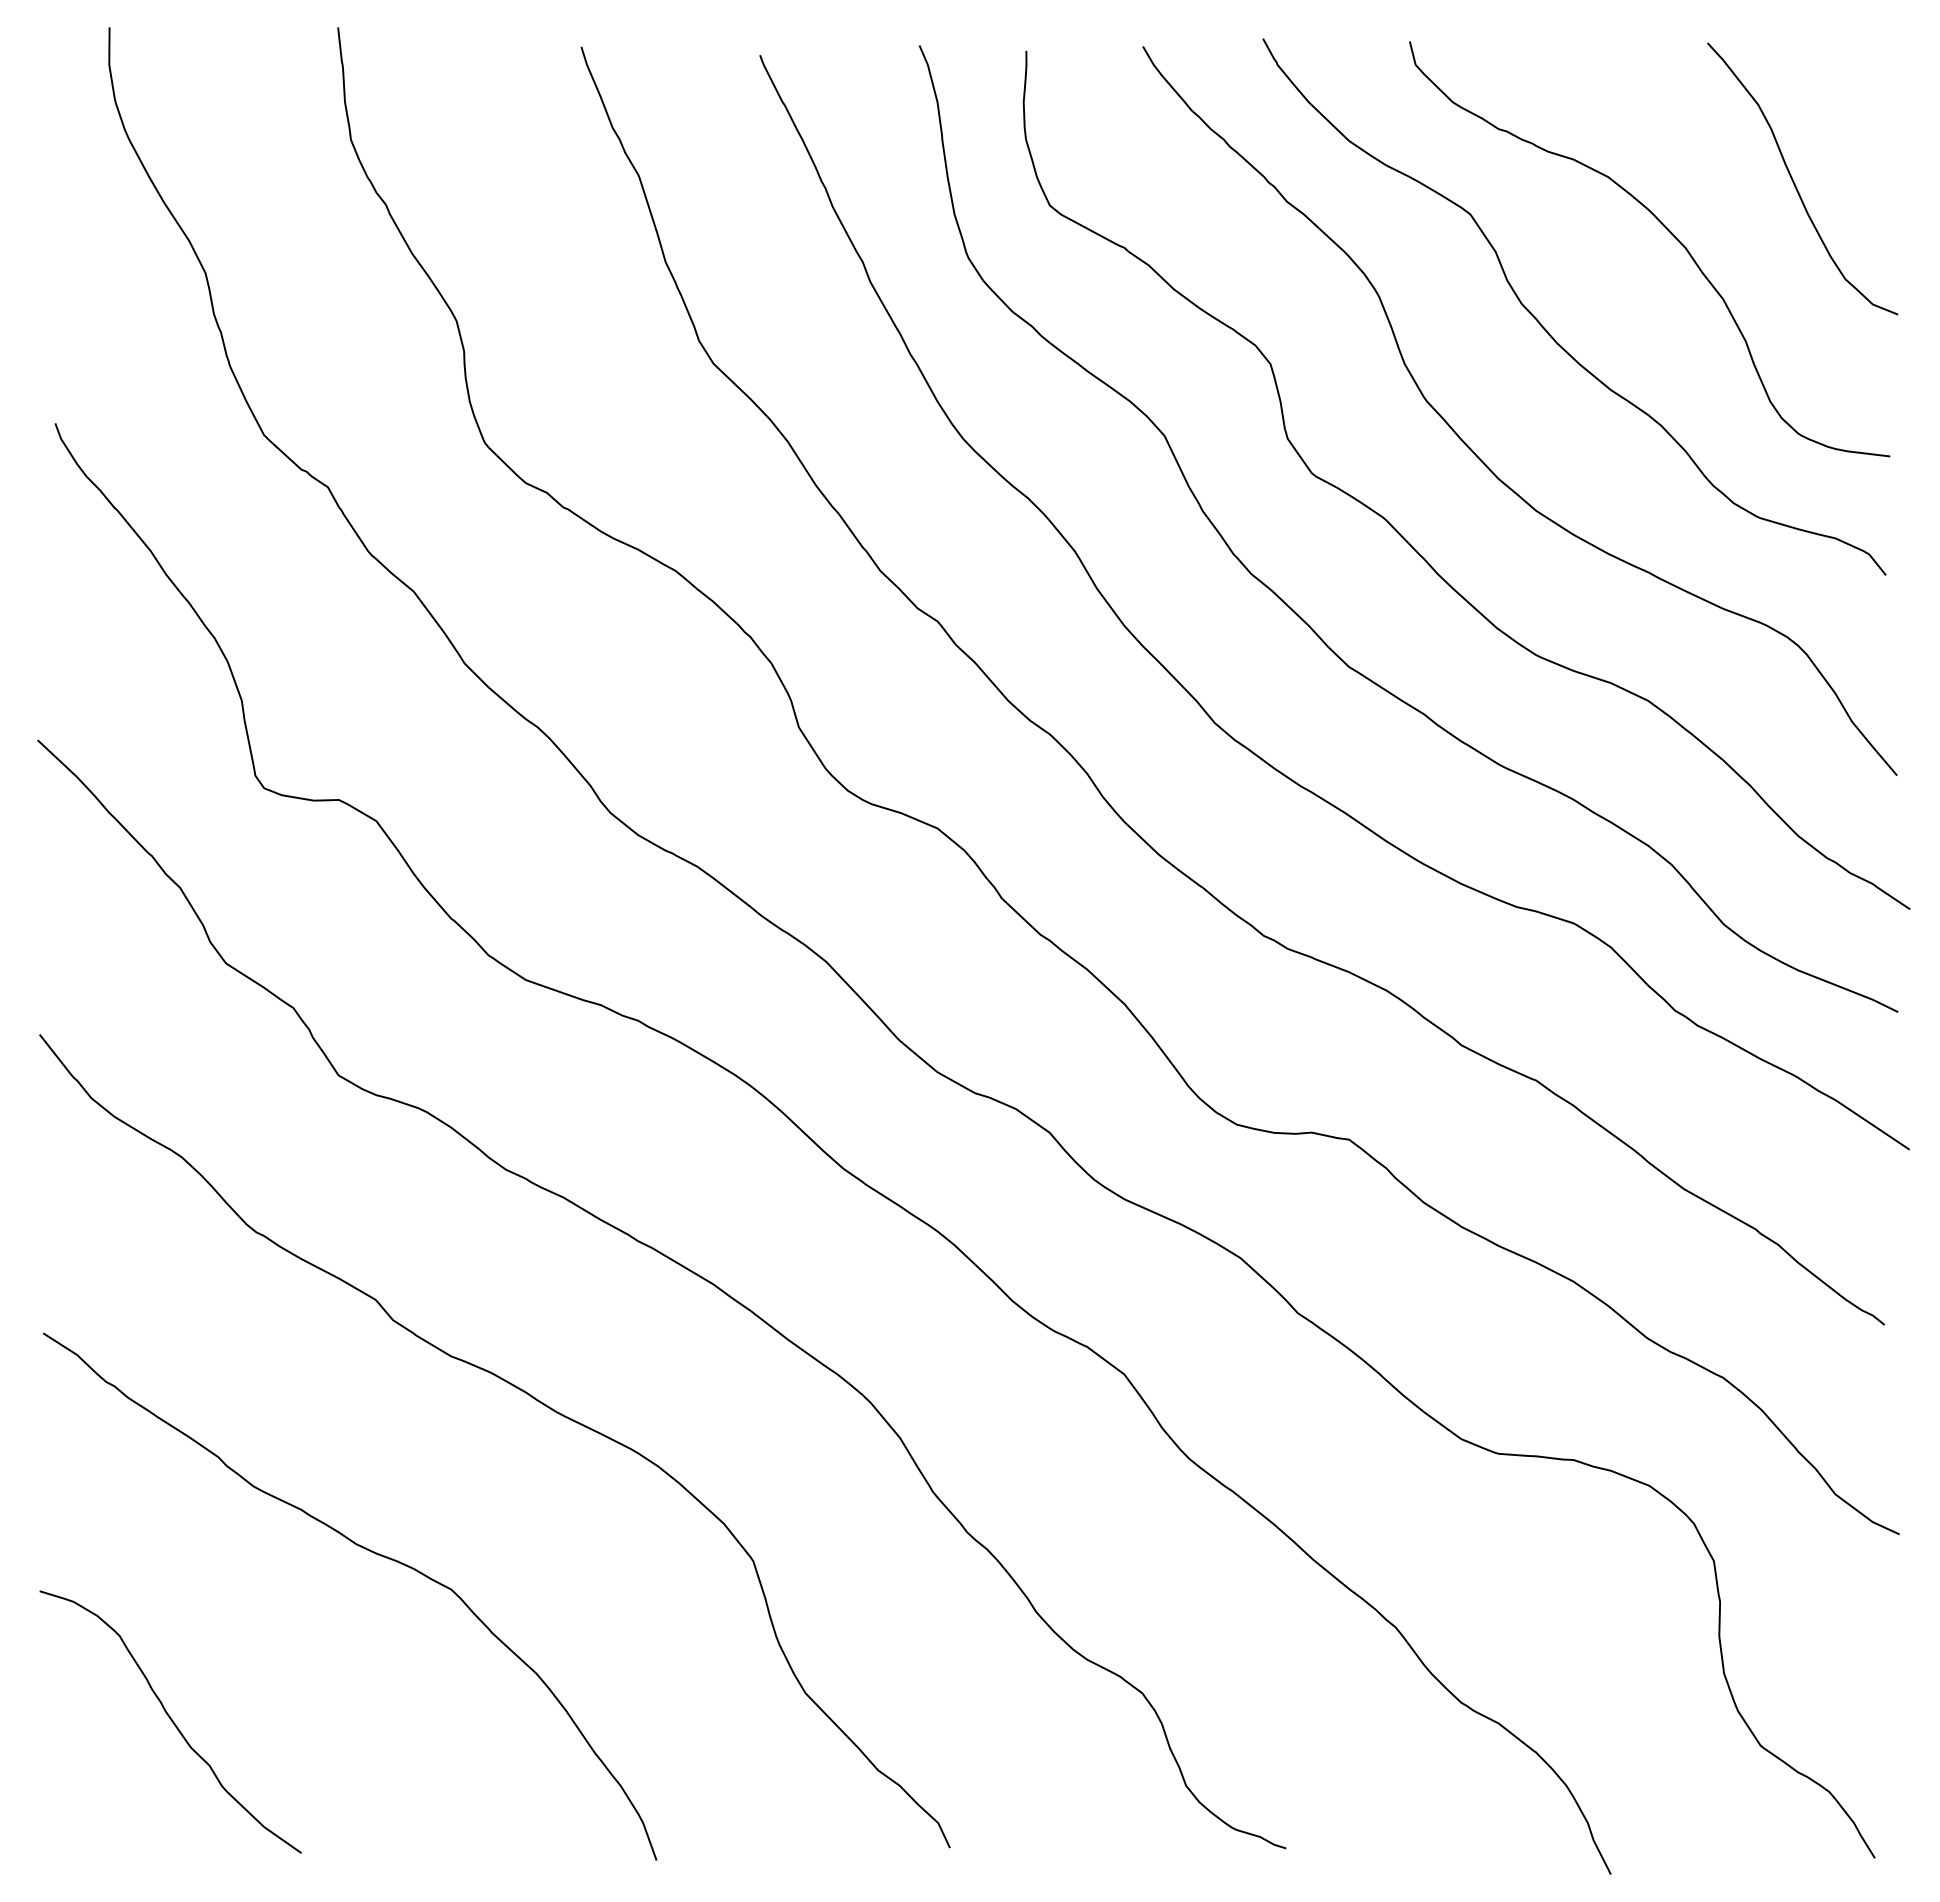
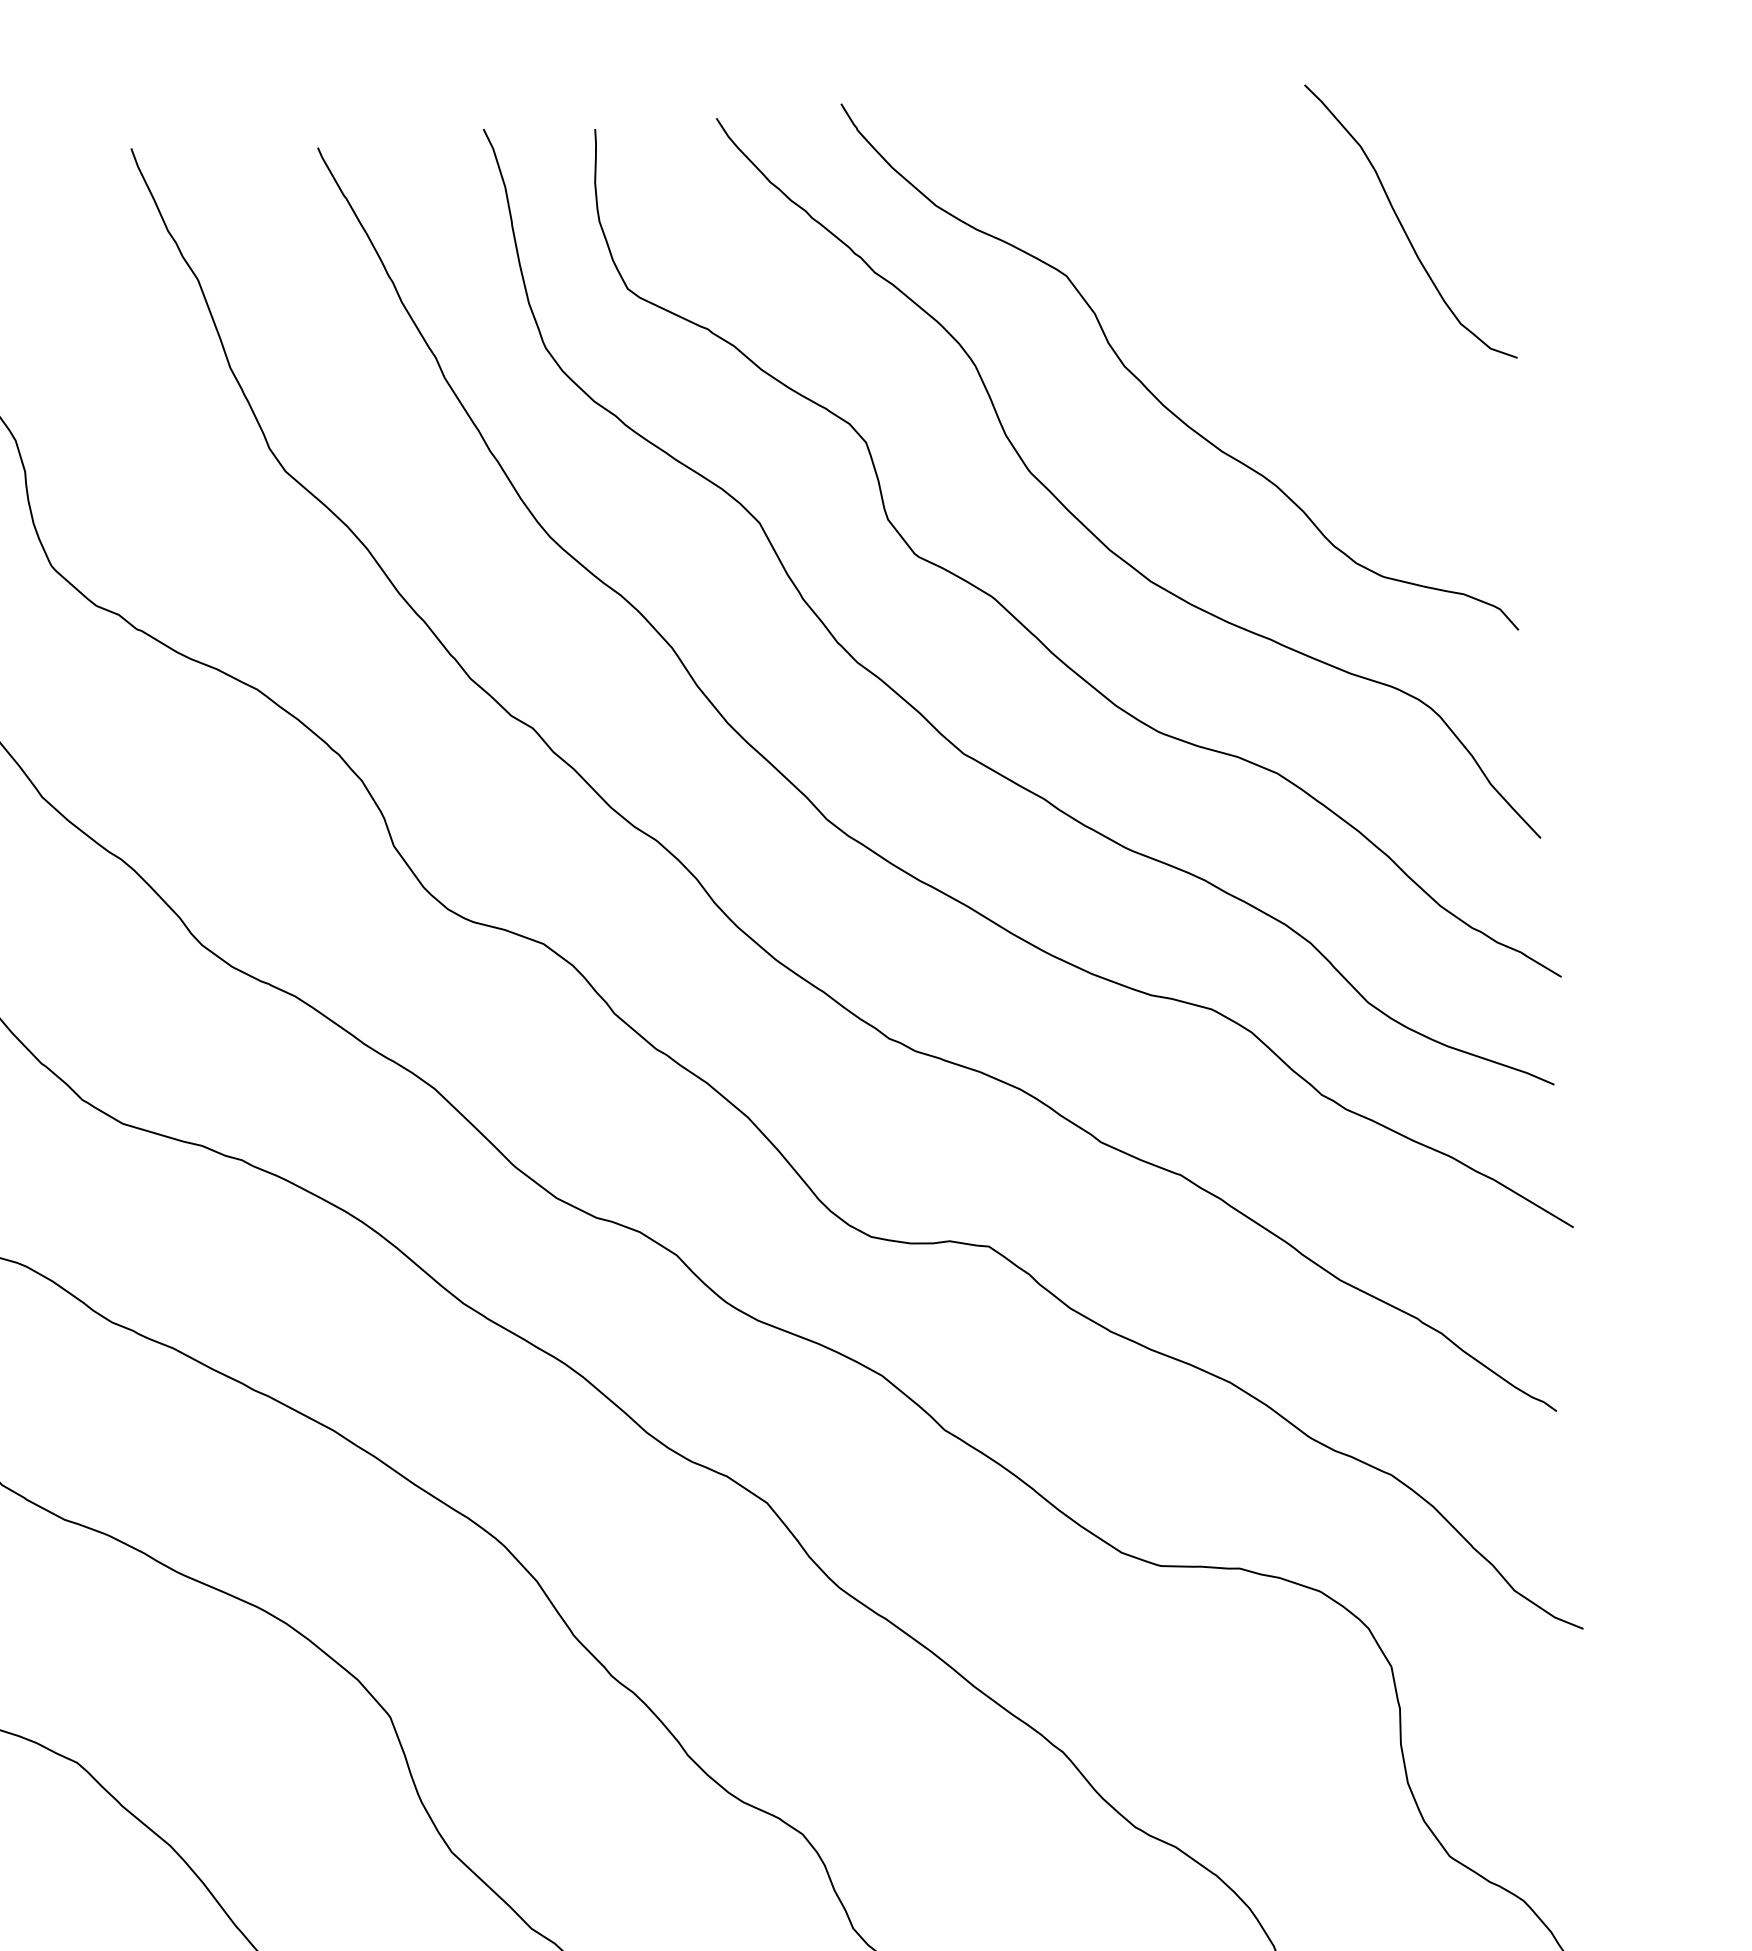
curve: (1667, 230) -> (1272, 282), removed

